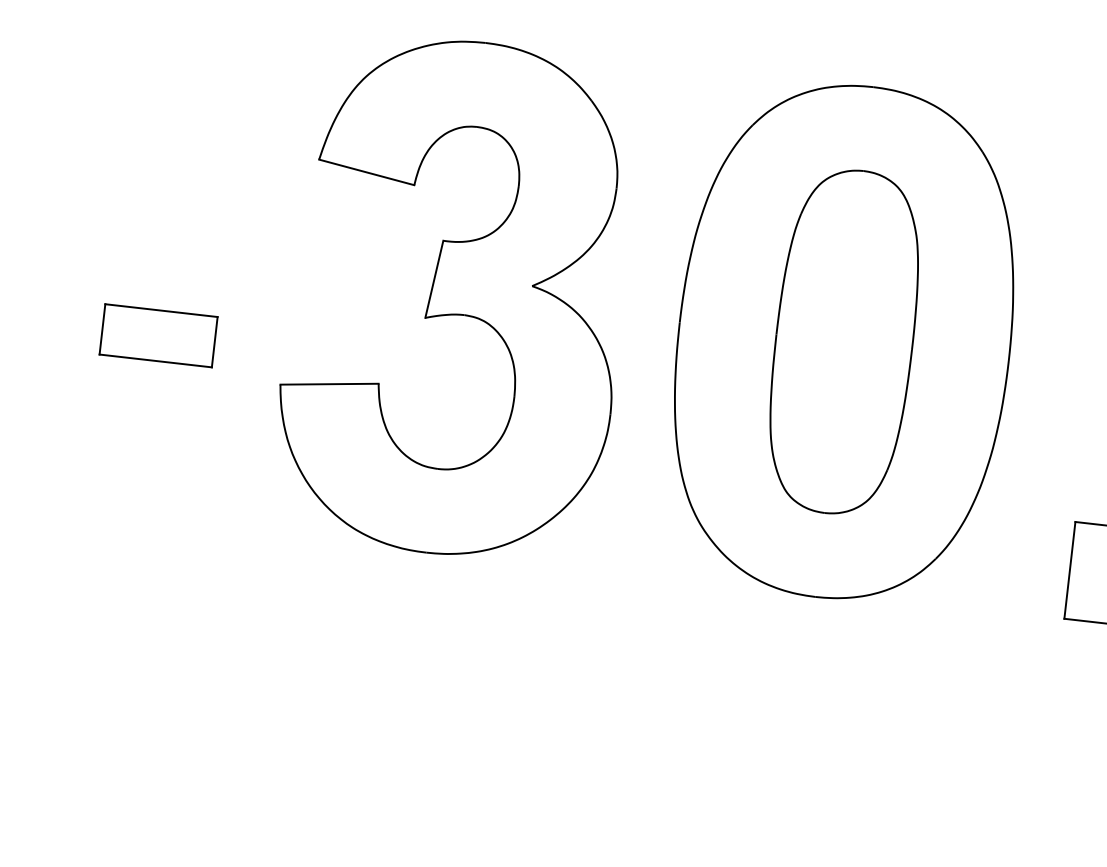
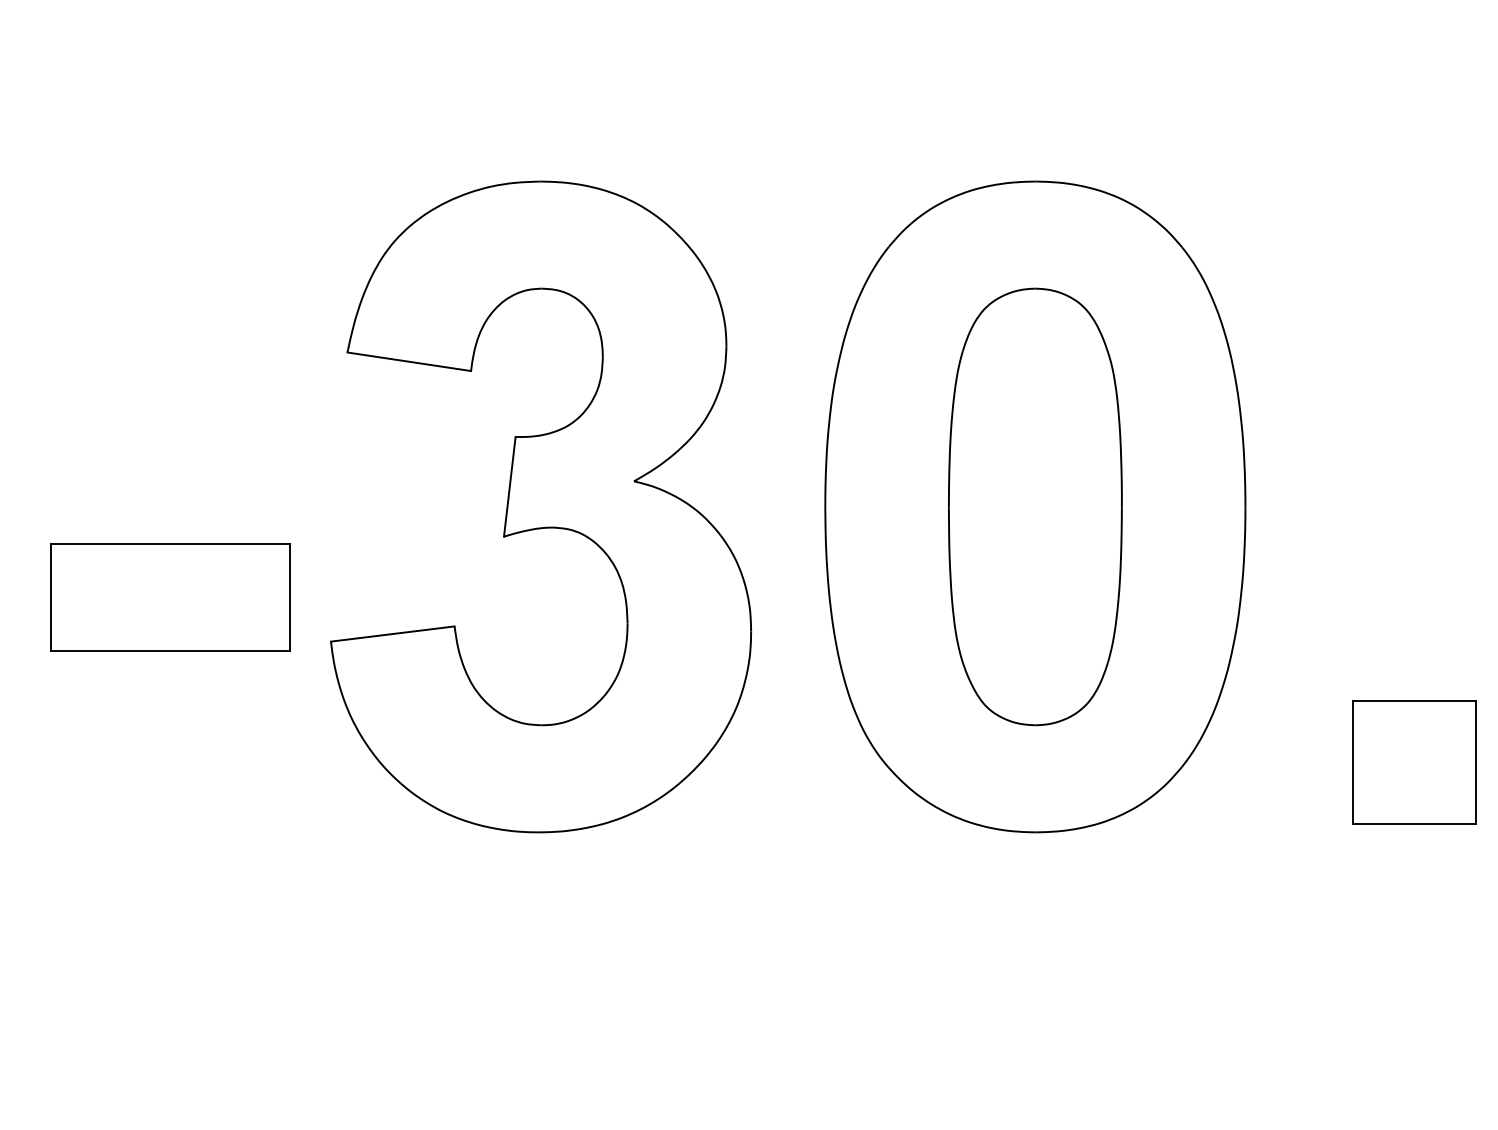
part: (158, 335) -> (170, 597), size x1.67

